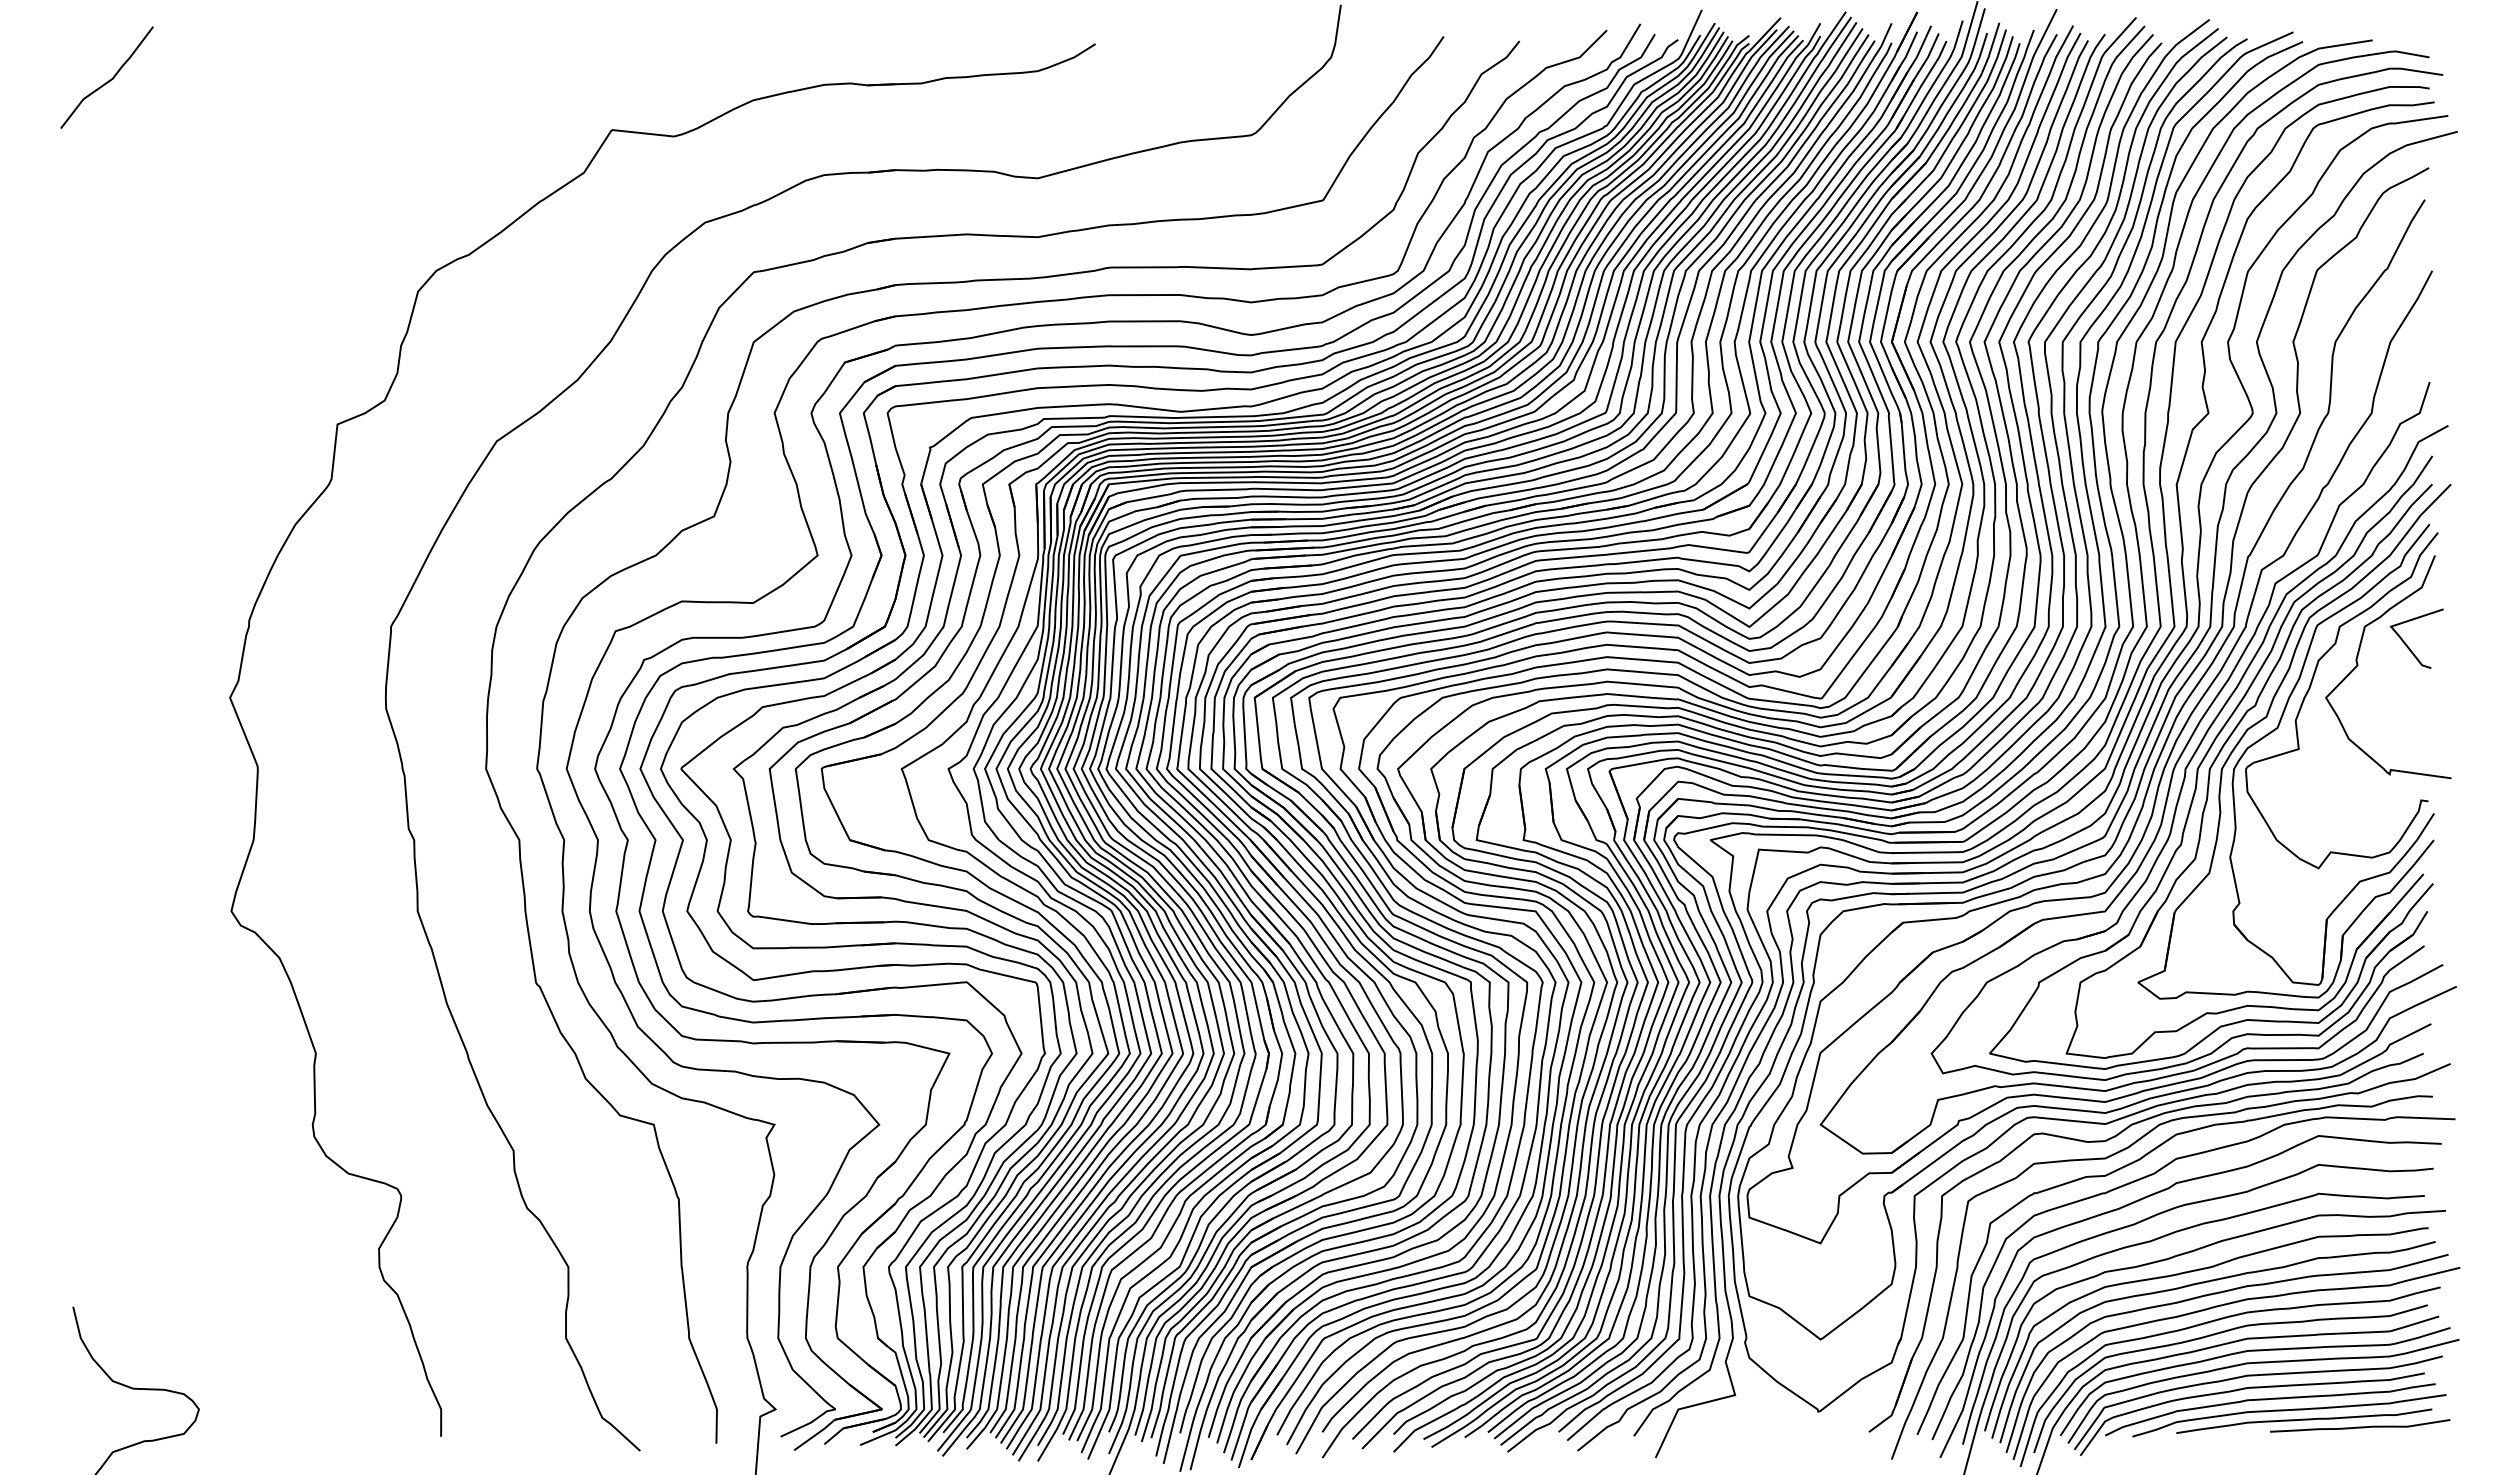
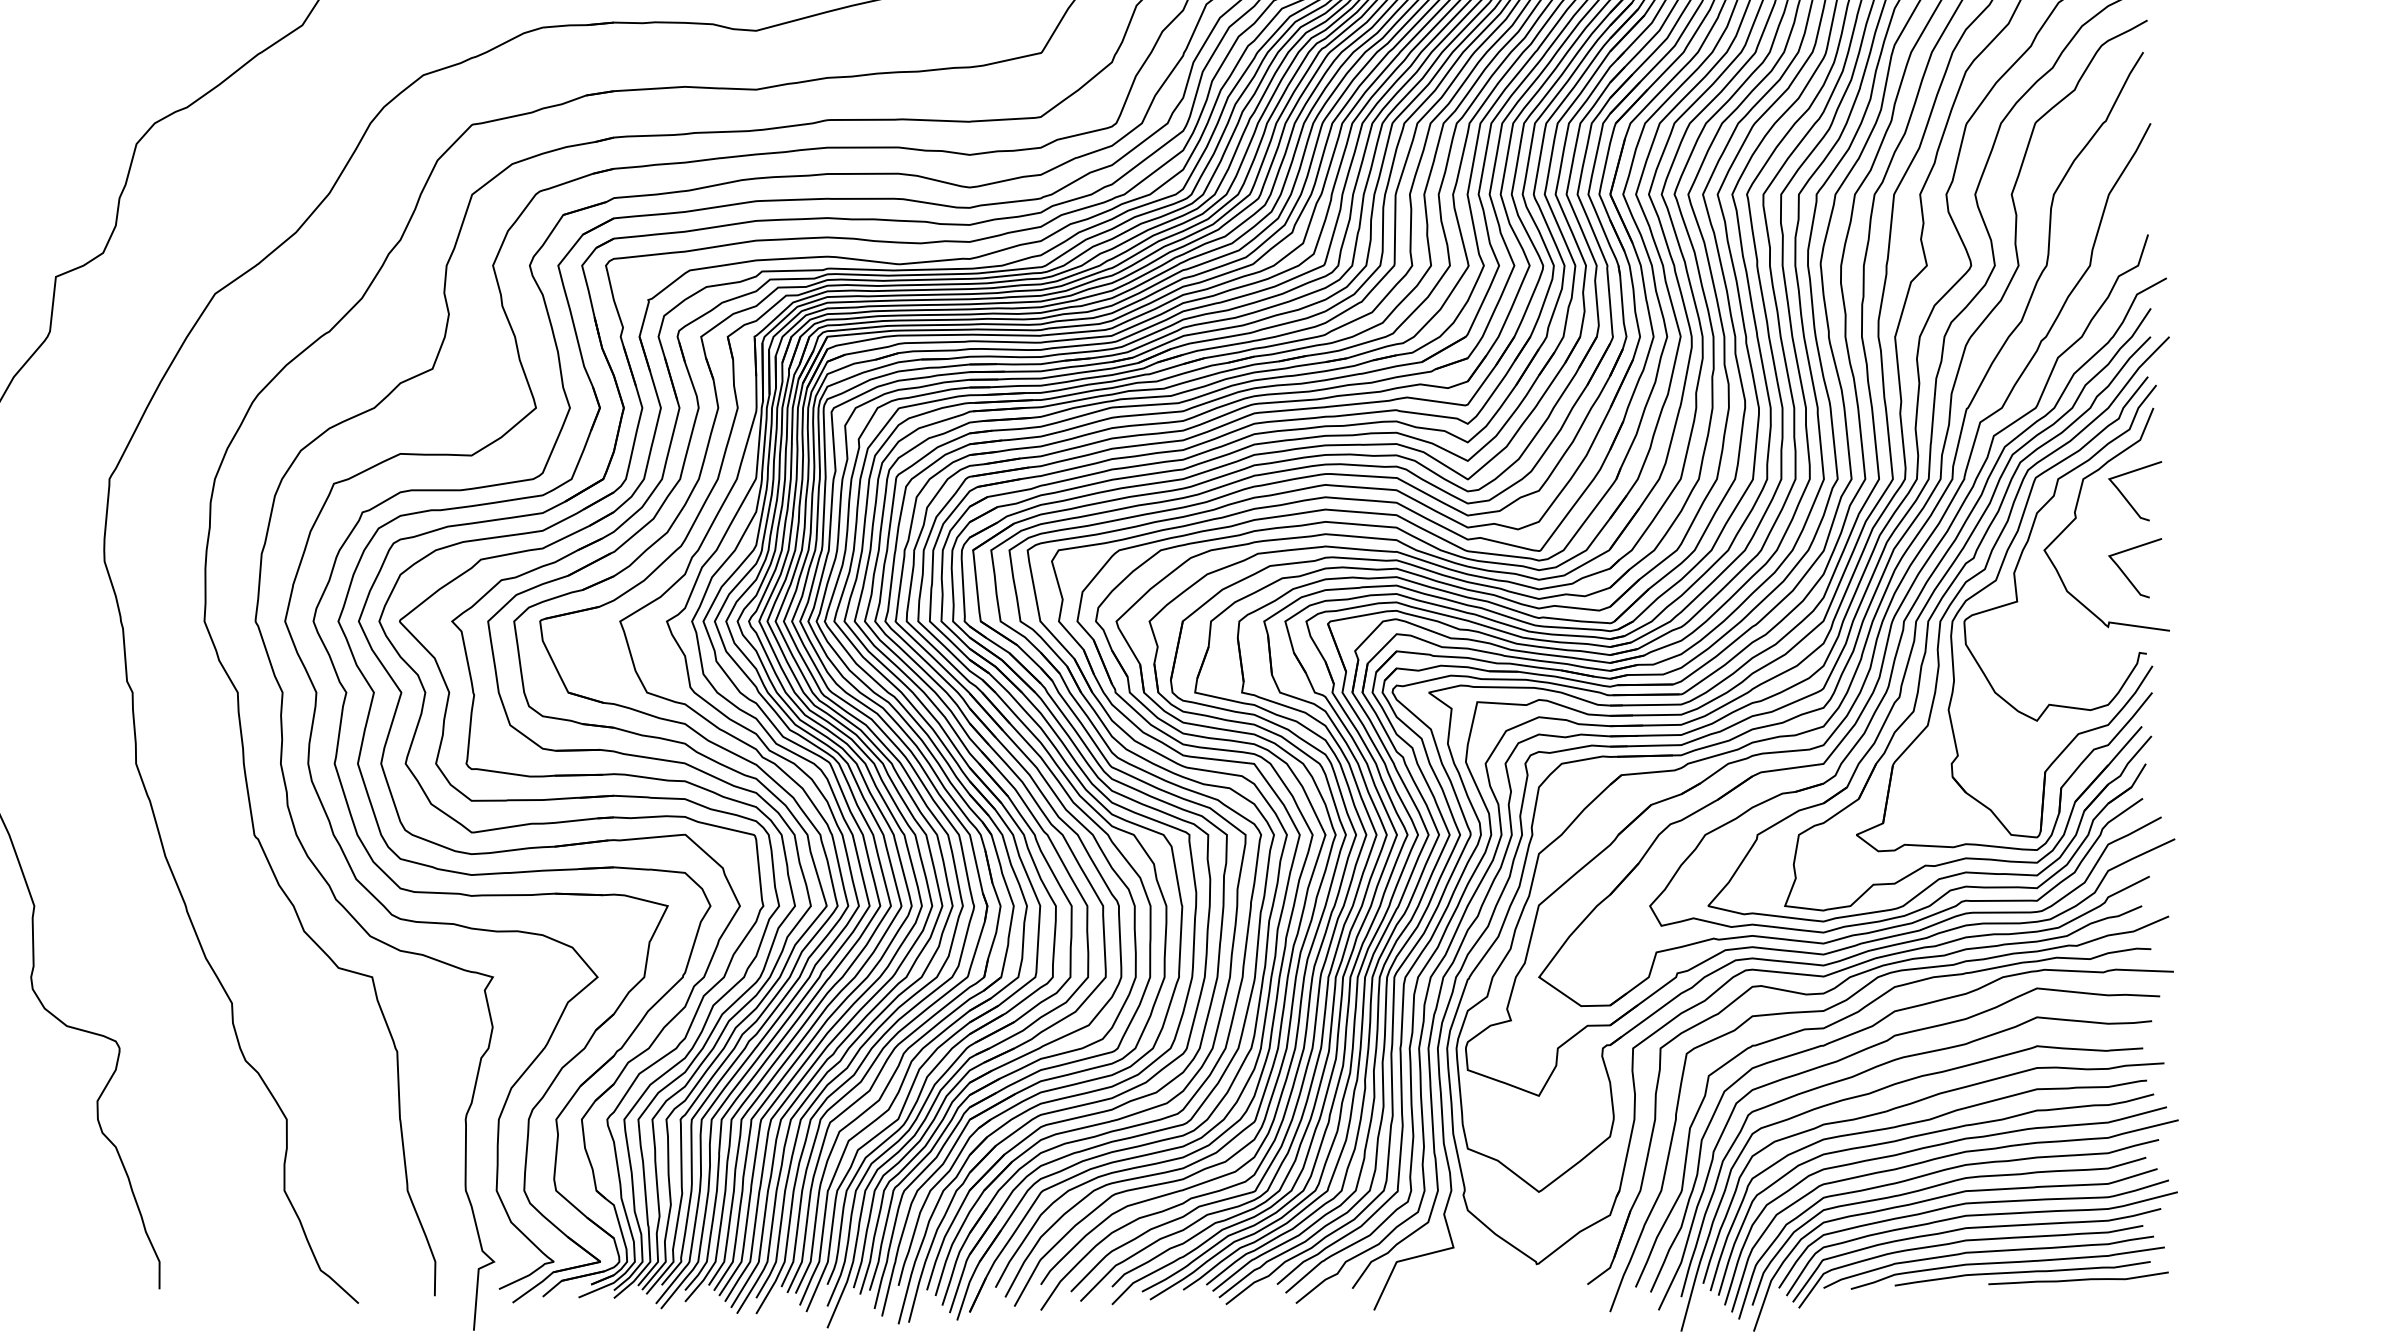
line: (2406, 720) -> (2124, 572), added

